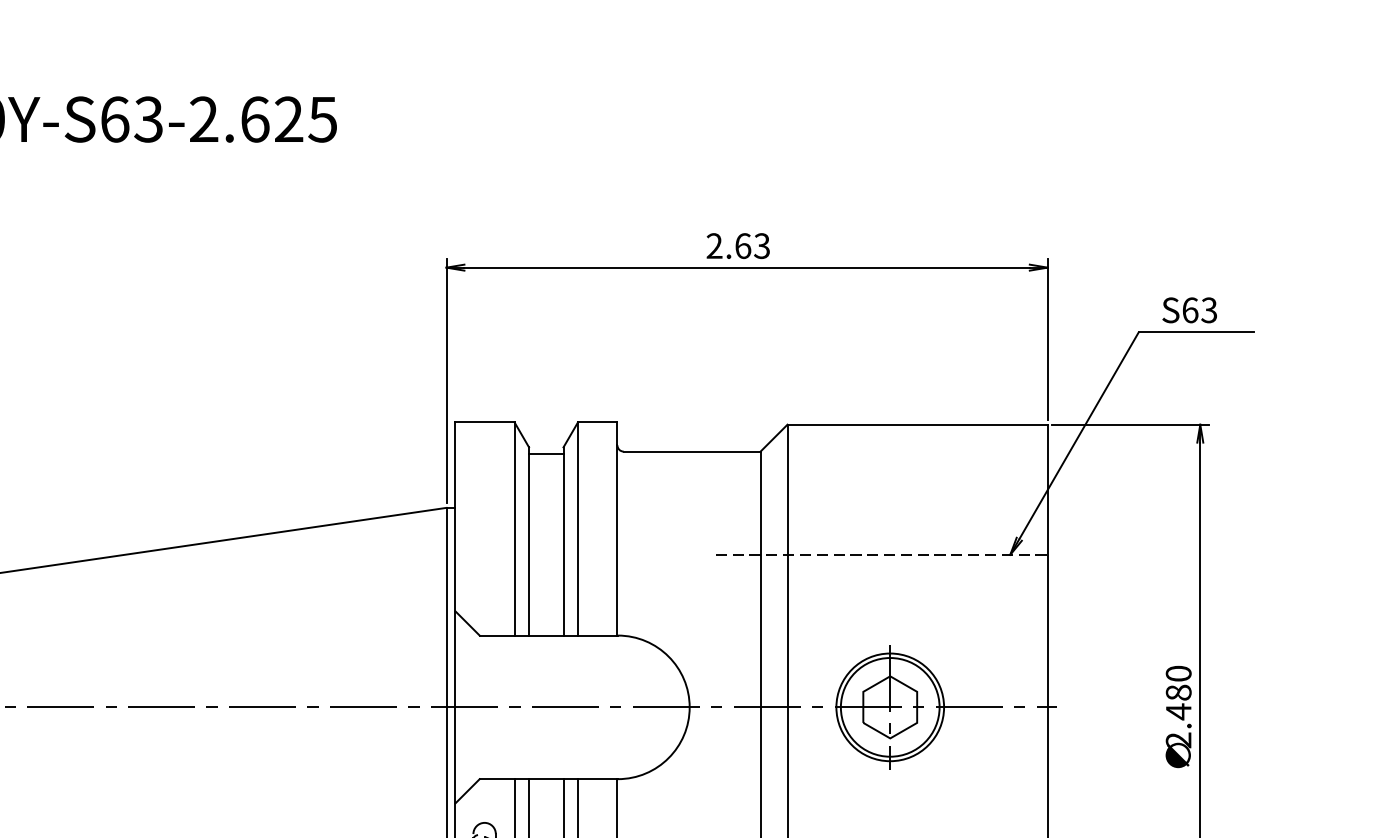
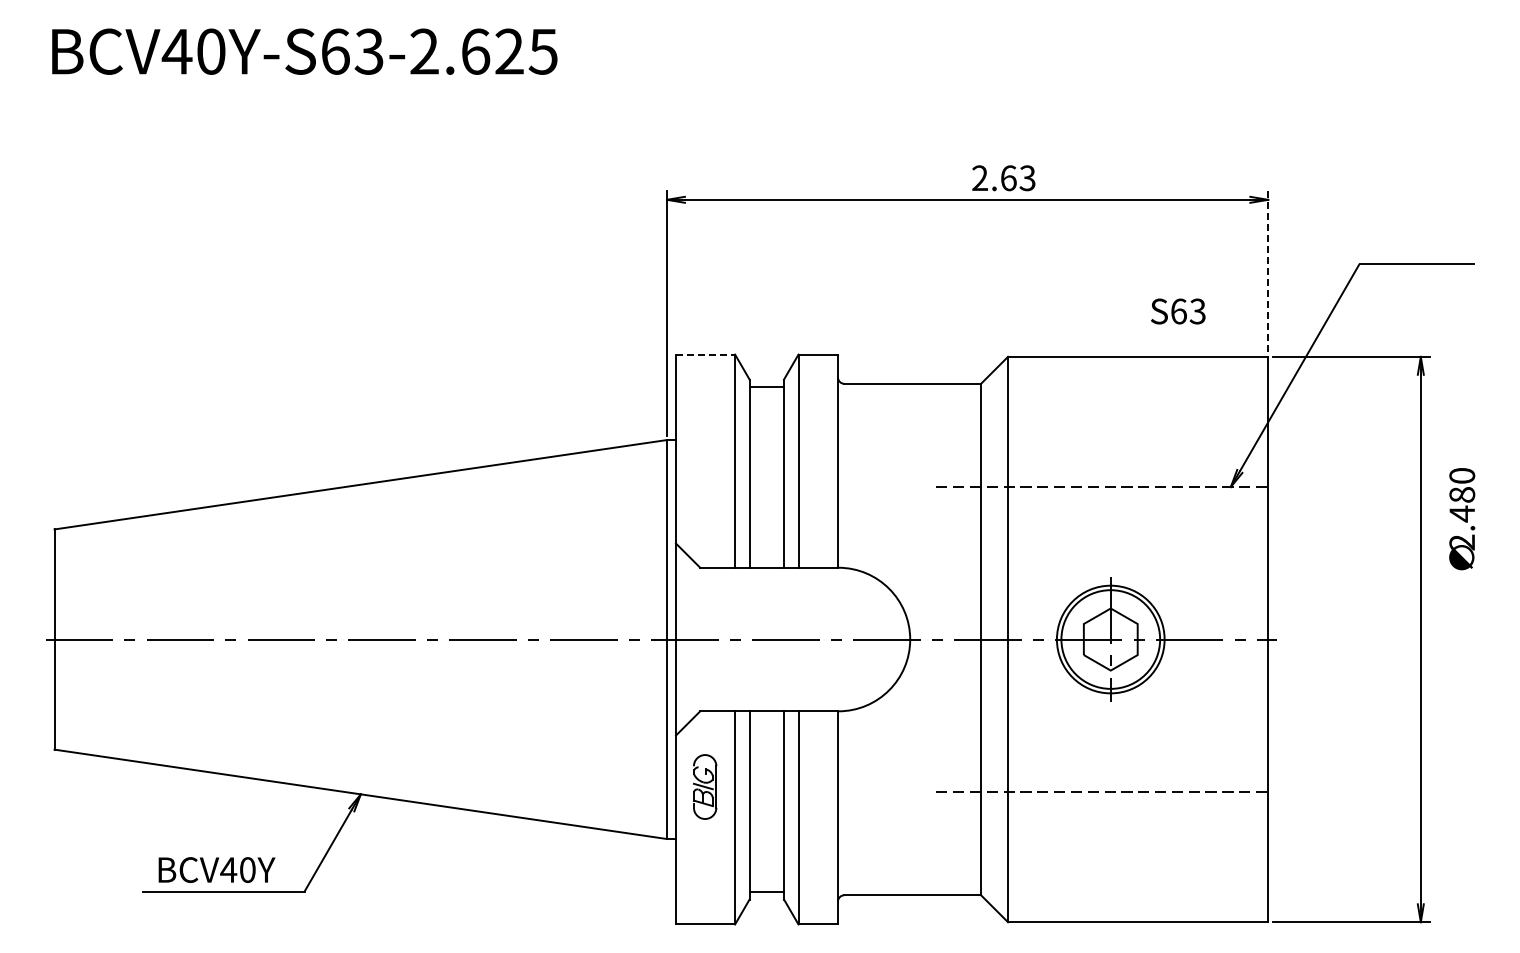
text: (737, 246) -> (1003, 178), moved
text: (1189, 310) -> (1178, 311), moved
line: (1047, 339) -> (1268, 271), solid -> dashed
line: (484, 422) -> (705, 354), solid -> dashed
text: (1178, 717) -> (1462, 519), moved

